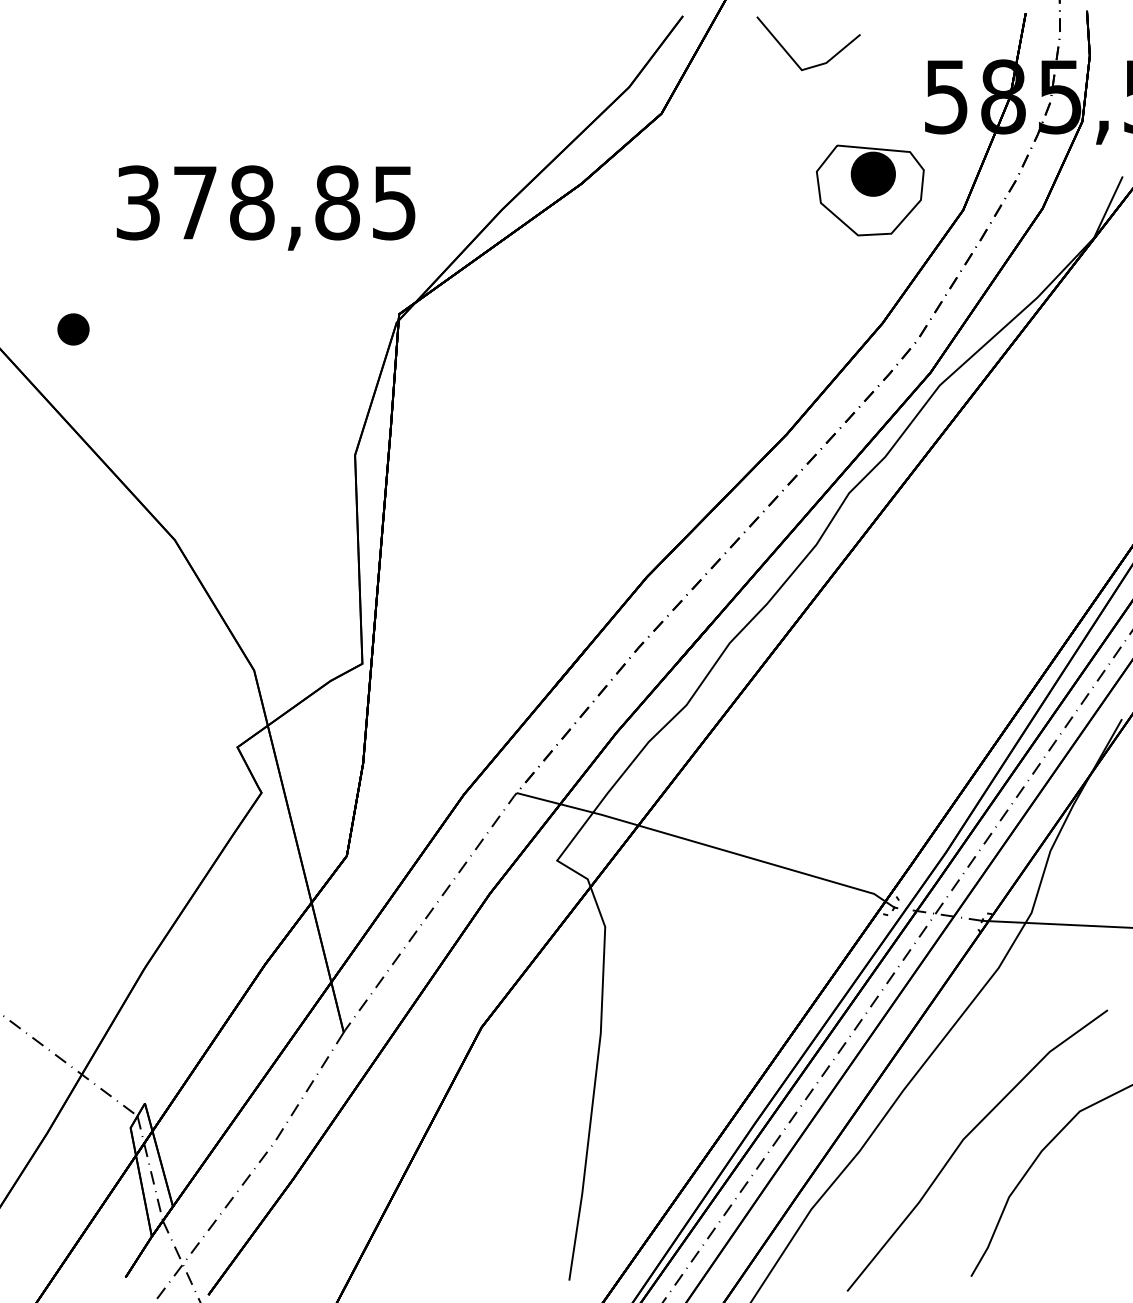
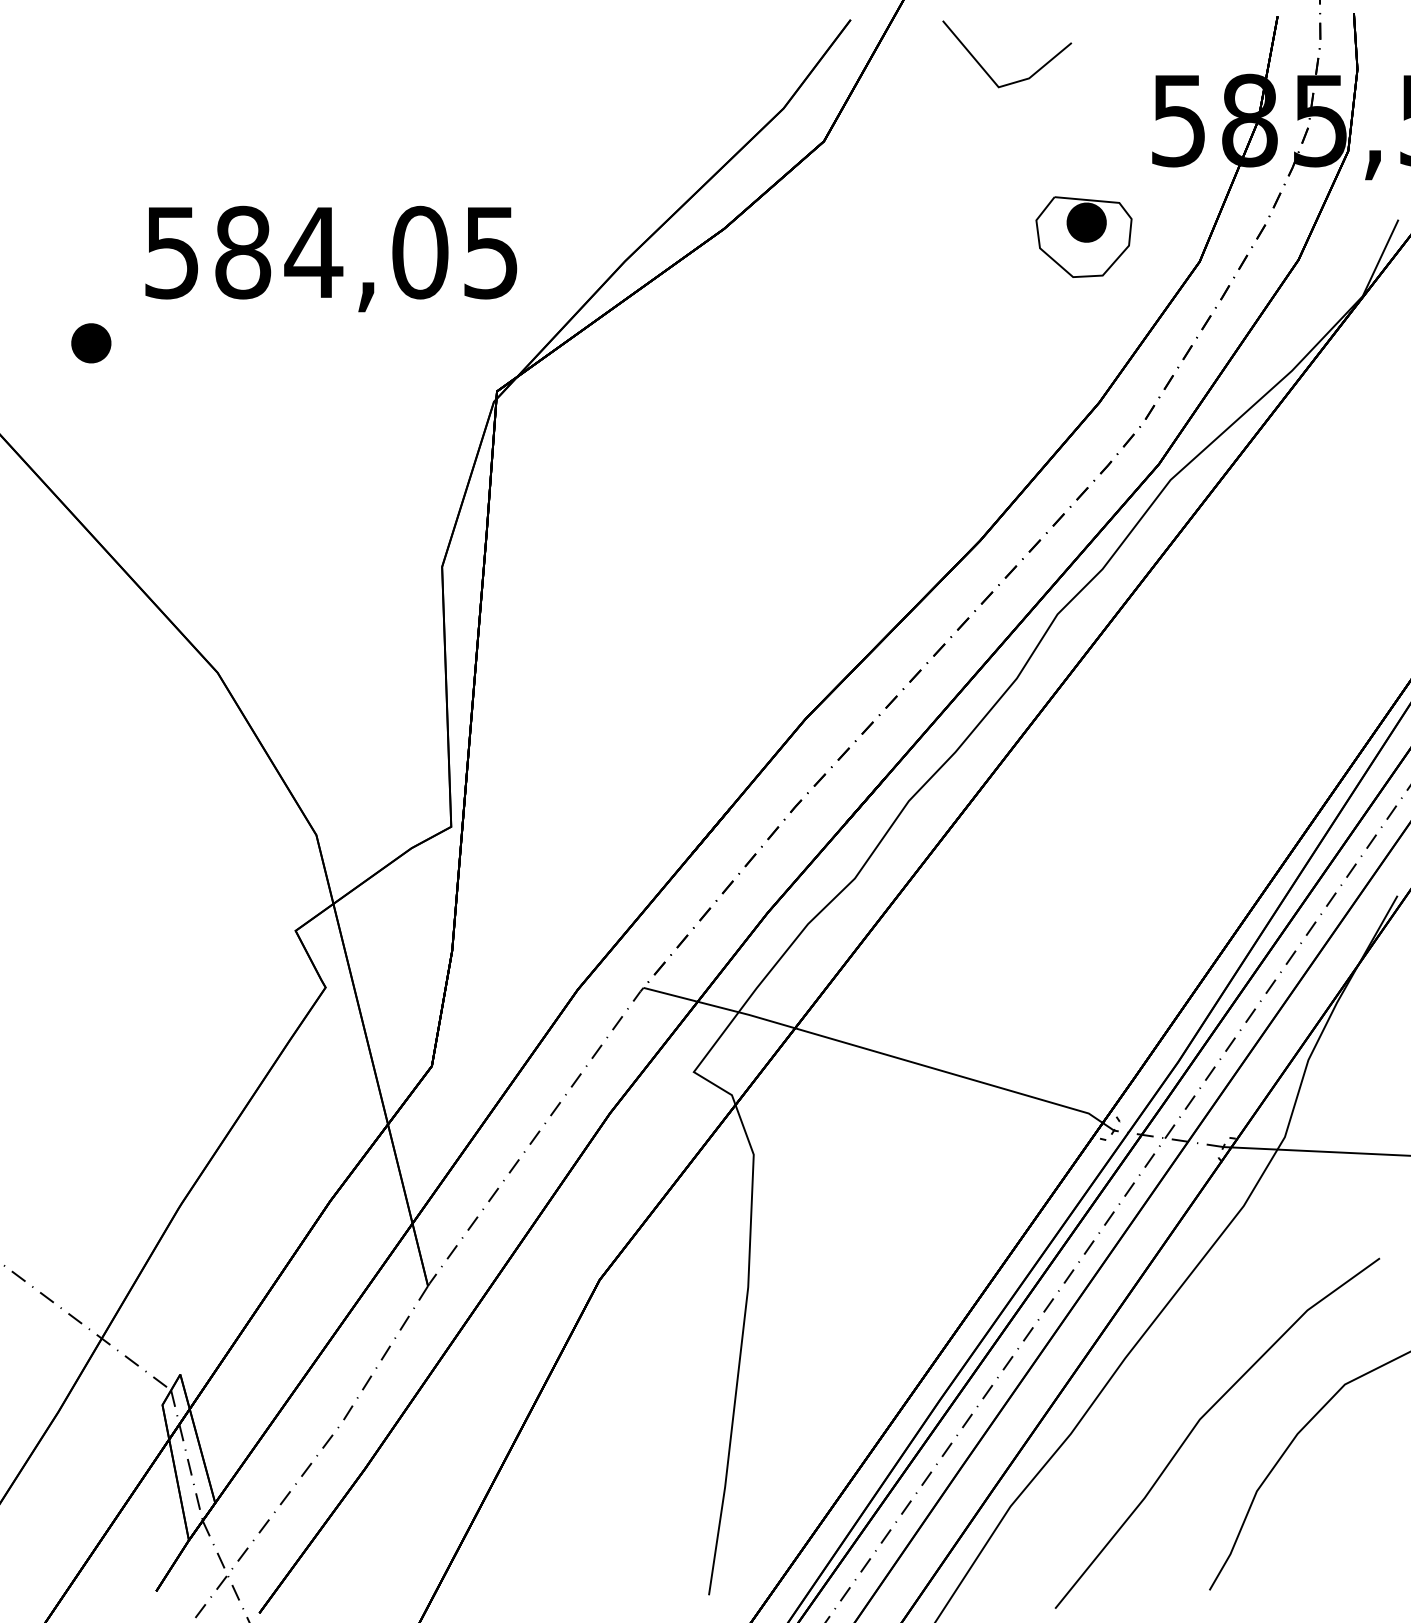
part: (869, 189) -> (1083, 236), size x0.71
text: (238, 202) -> (296, 252), 378,85 -> 584,05
part: (73, 329) -> (91, 343), moved

